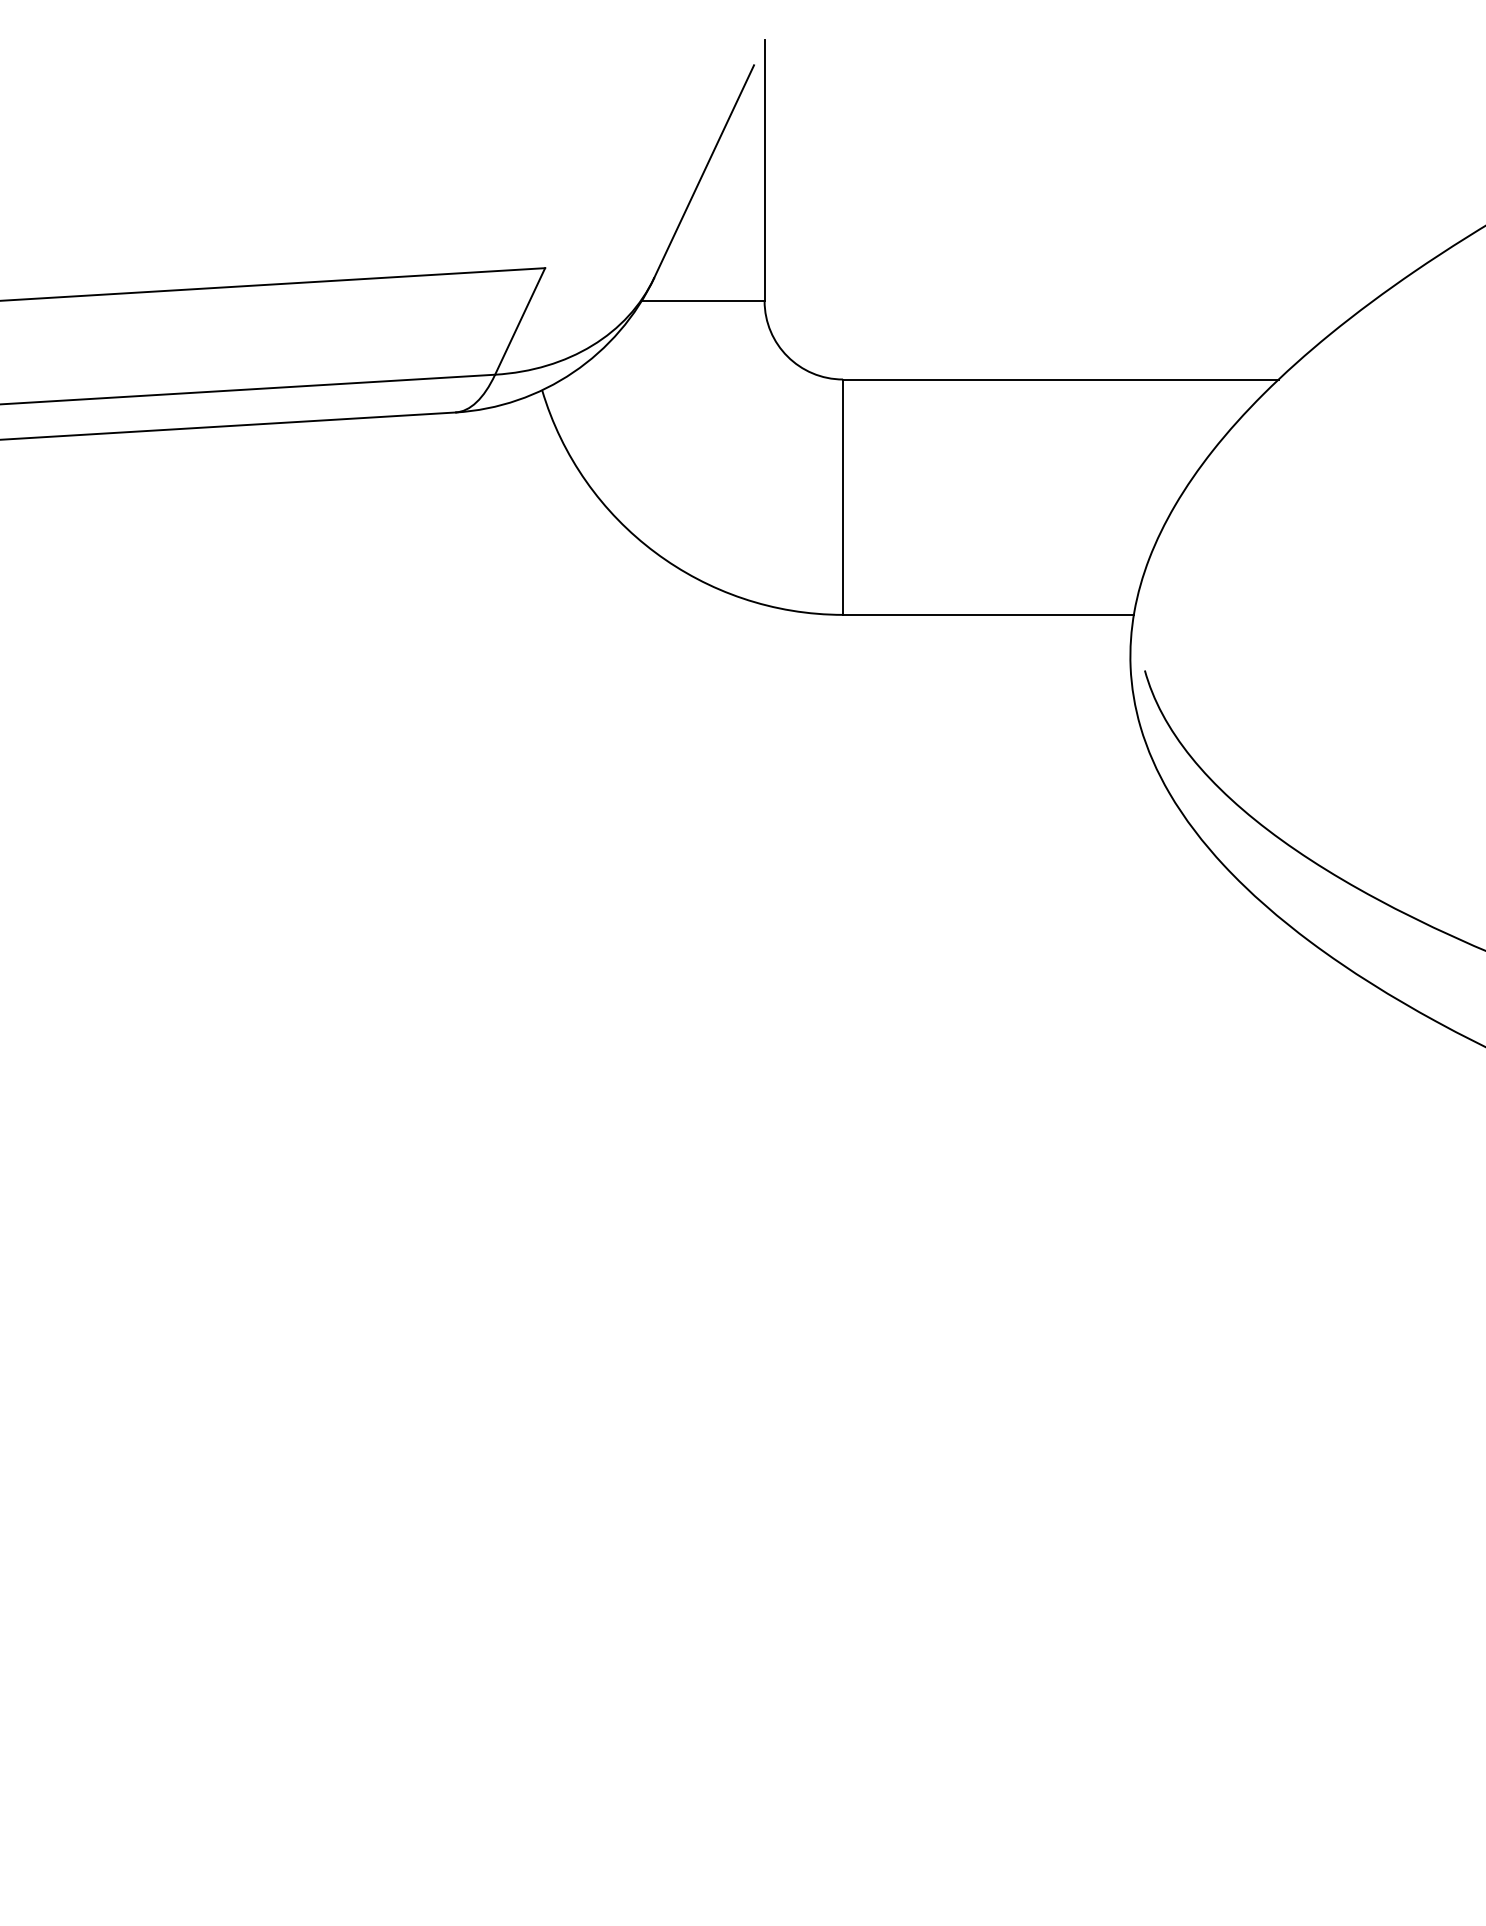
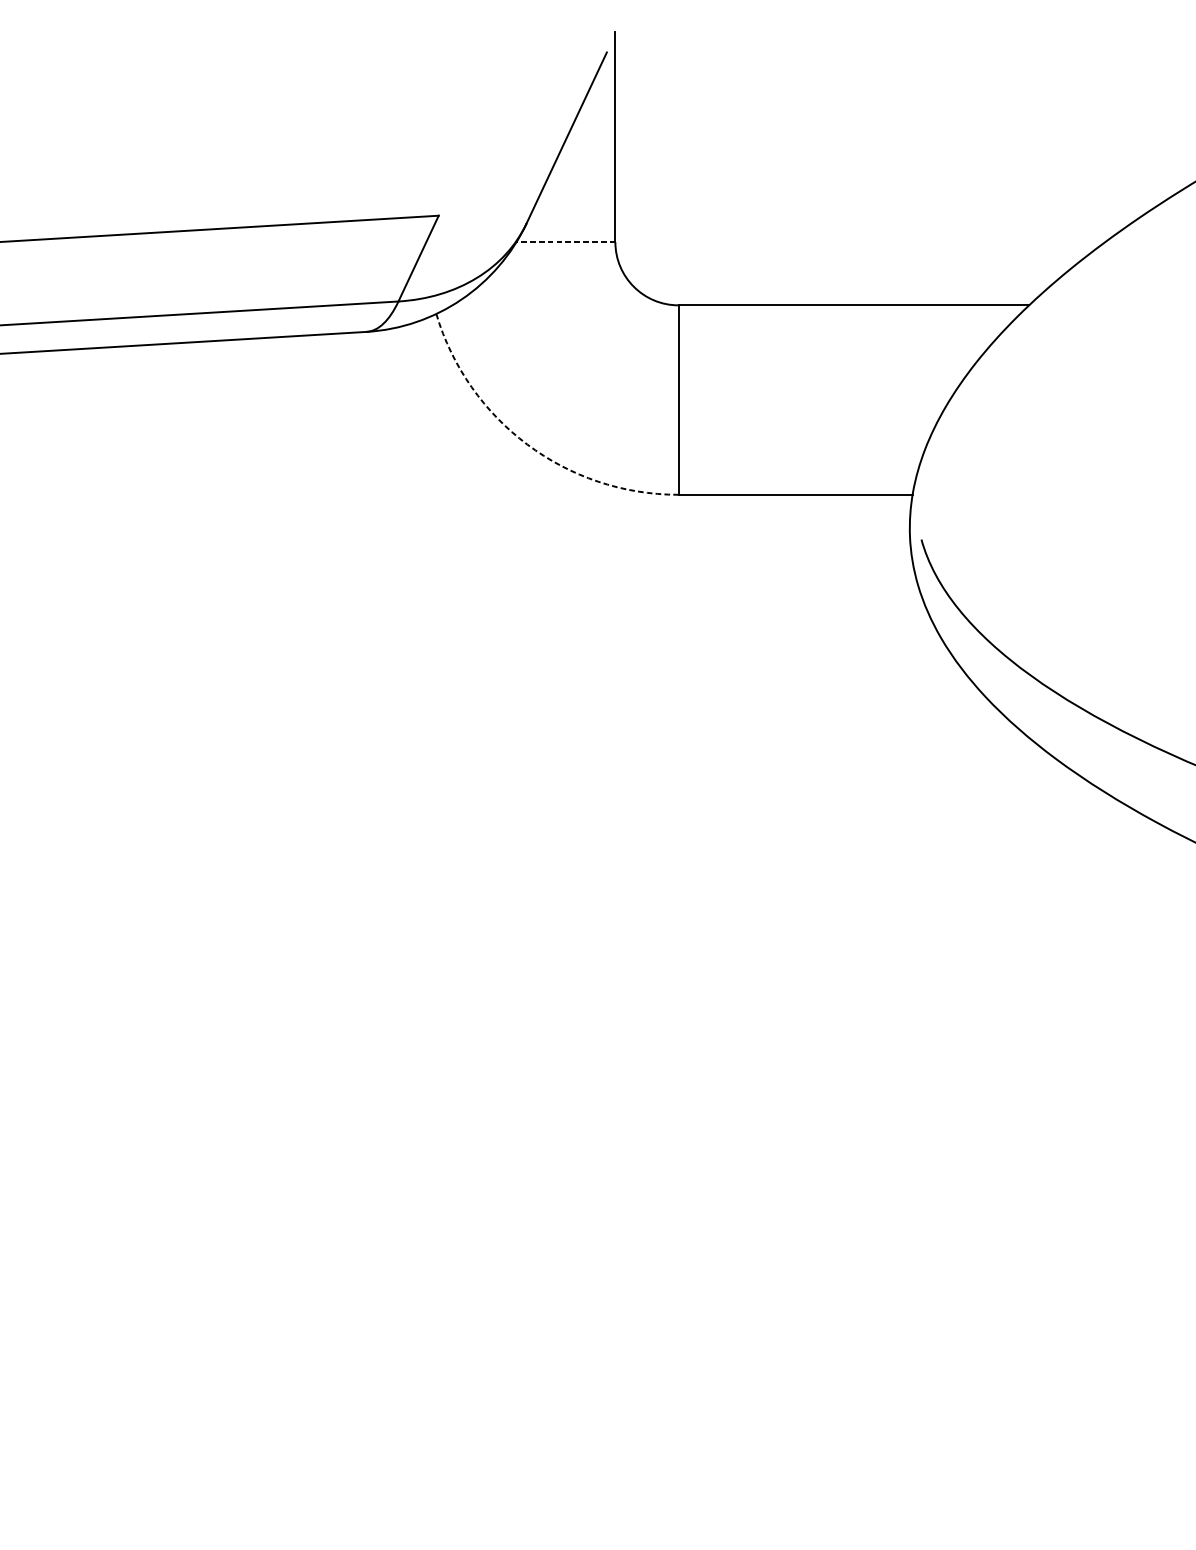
line: (702, 301) -> (565, 242), solid -> dashed
arc: (655, 552) -> (527, 444), solid -> dashed

